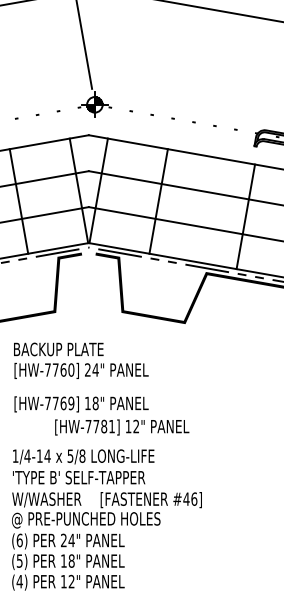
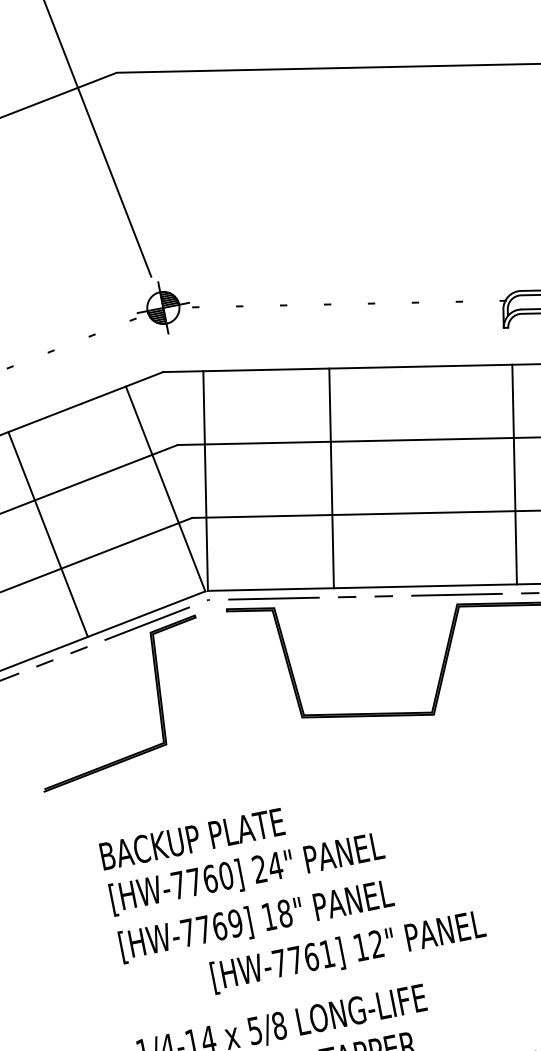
text: (81, 360) -> (242, 852), moved
text: (104, 426) -> (312, 956), [HW-7781] -> [HW-7761]

